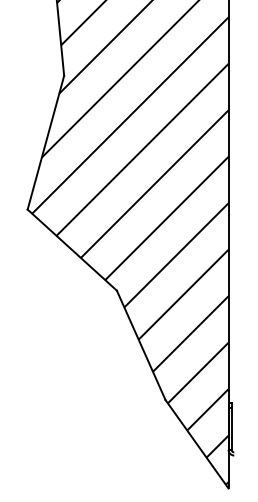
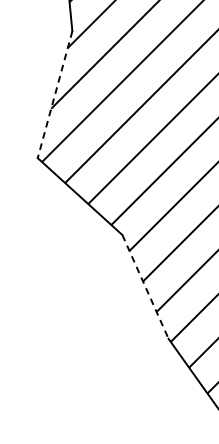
line: (45, 143) -> (54, 95), solid -> dashed
line: (141, 345) -> (145, 287), solid -> dashed

